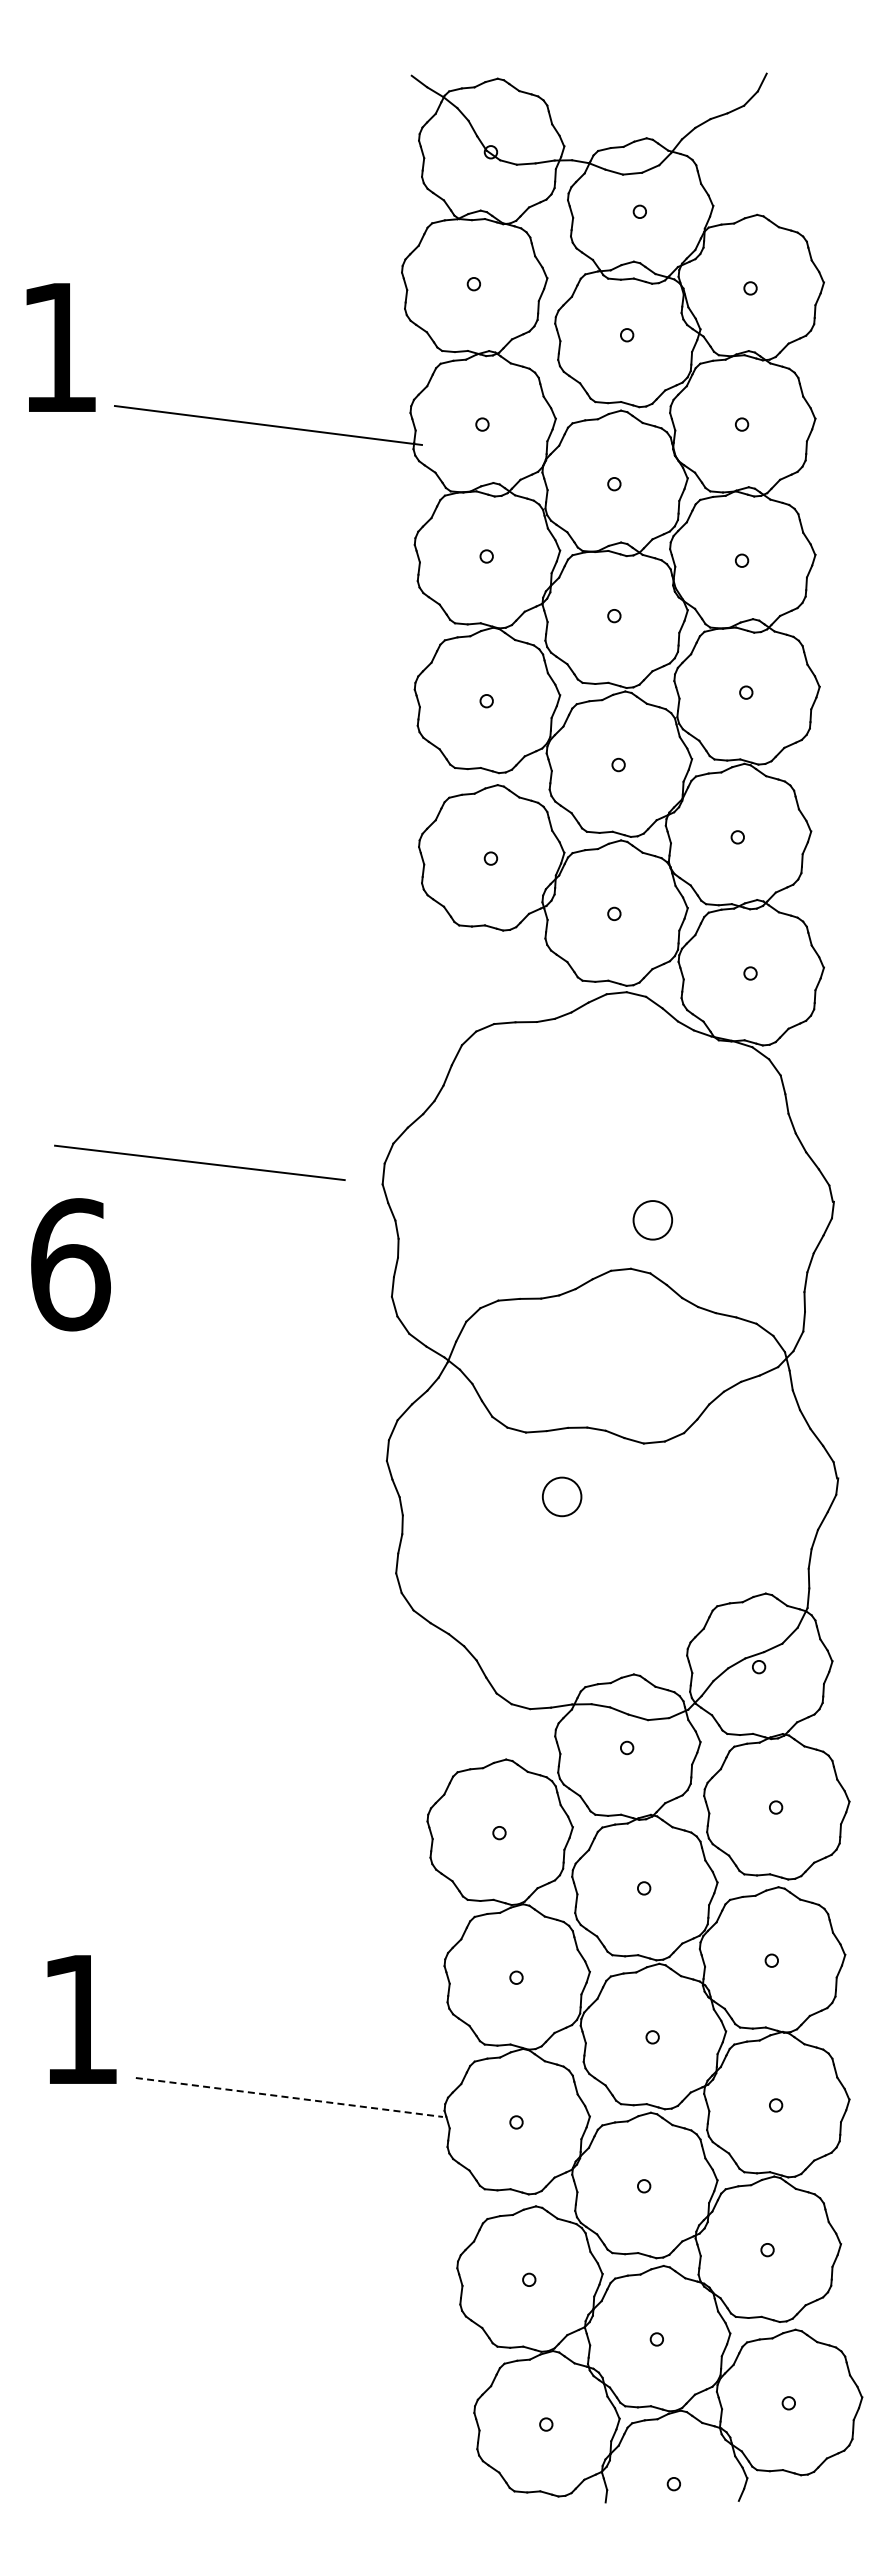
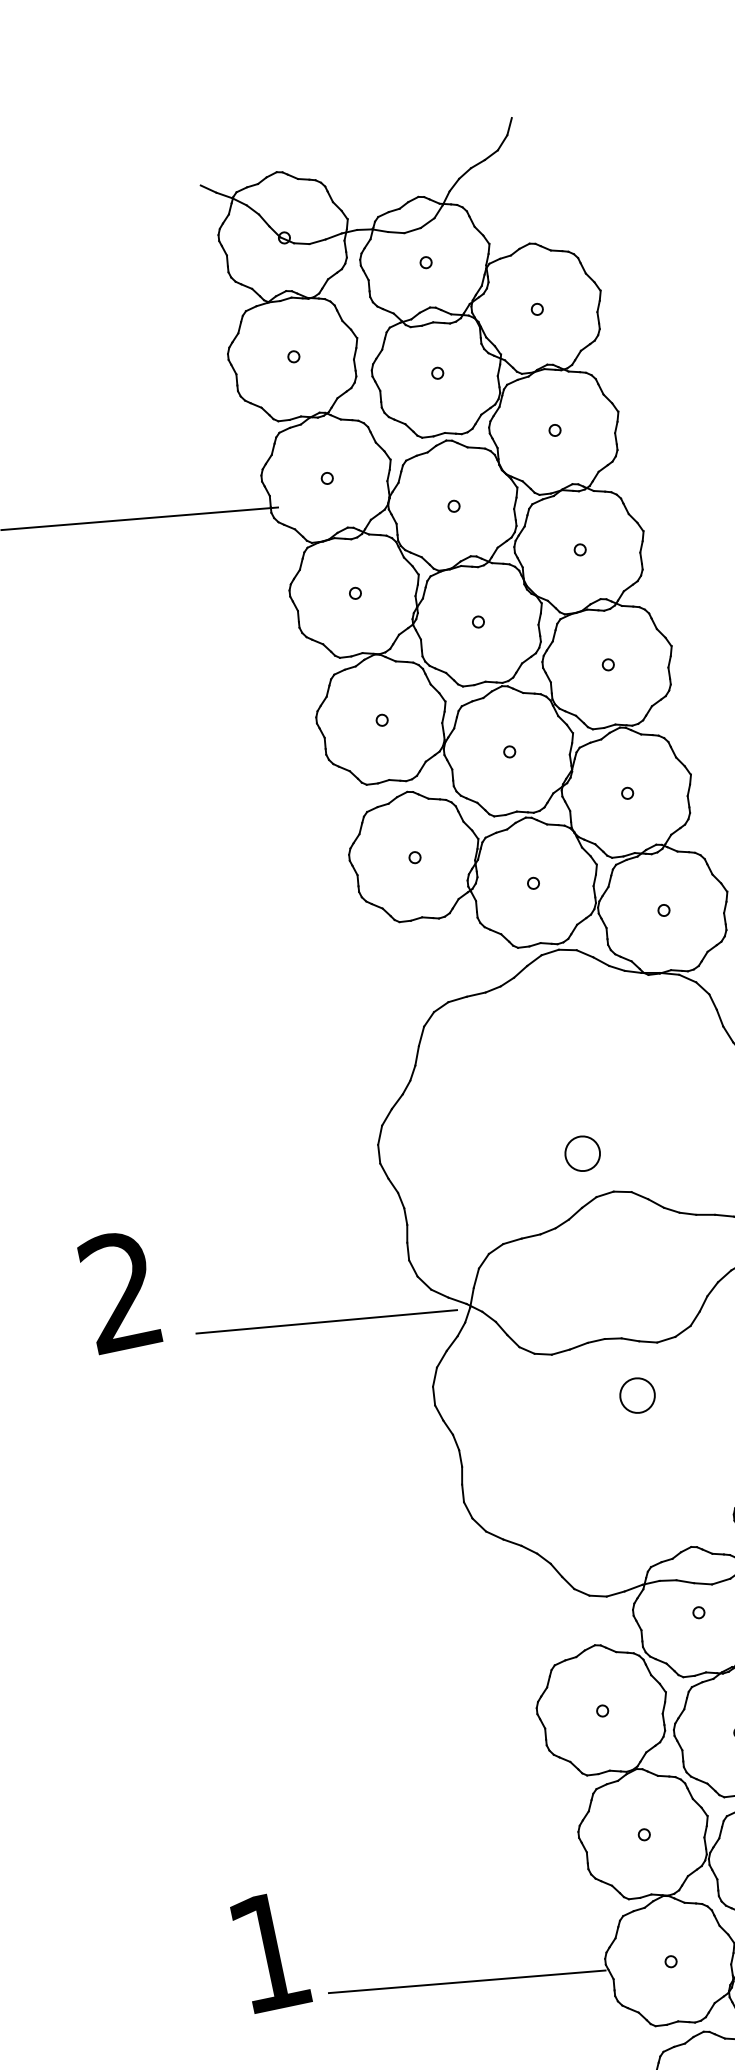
line: (199, 1162) -> (326, 1321), moved
circle: (652, 1220) -> (582, 1153), moved
text: (70, 1264) -> (121, 1291), 6 -> 2
circle: (562, 1496) -> (637, 1395), moved
line: (289, 2097) -> (467, 1981), dashed -> solid

